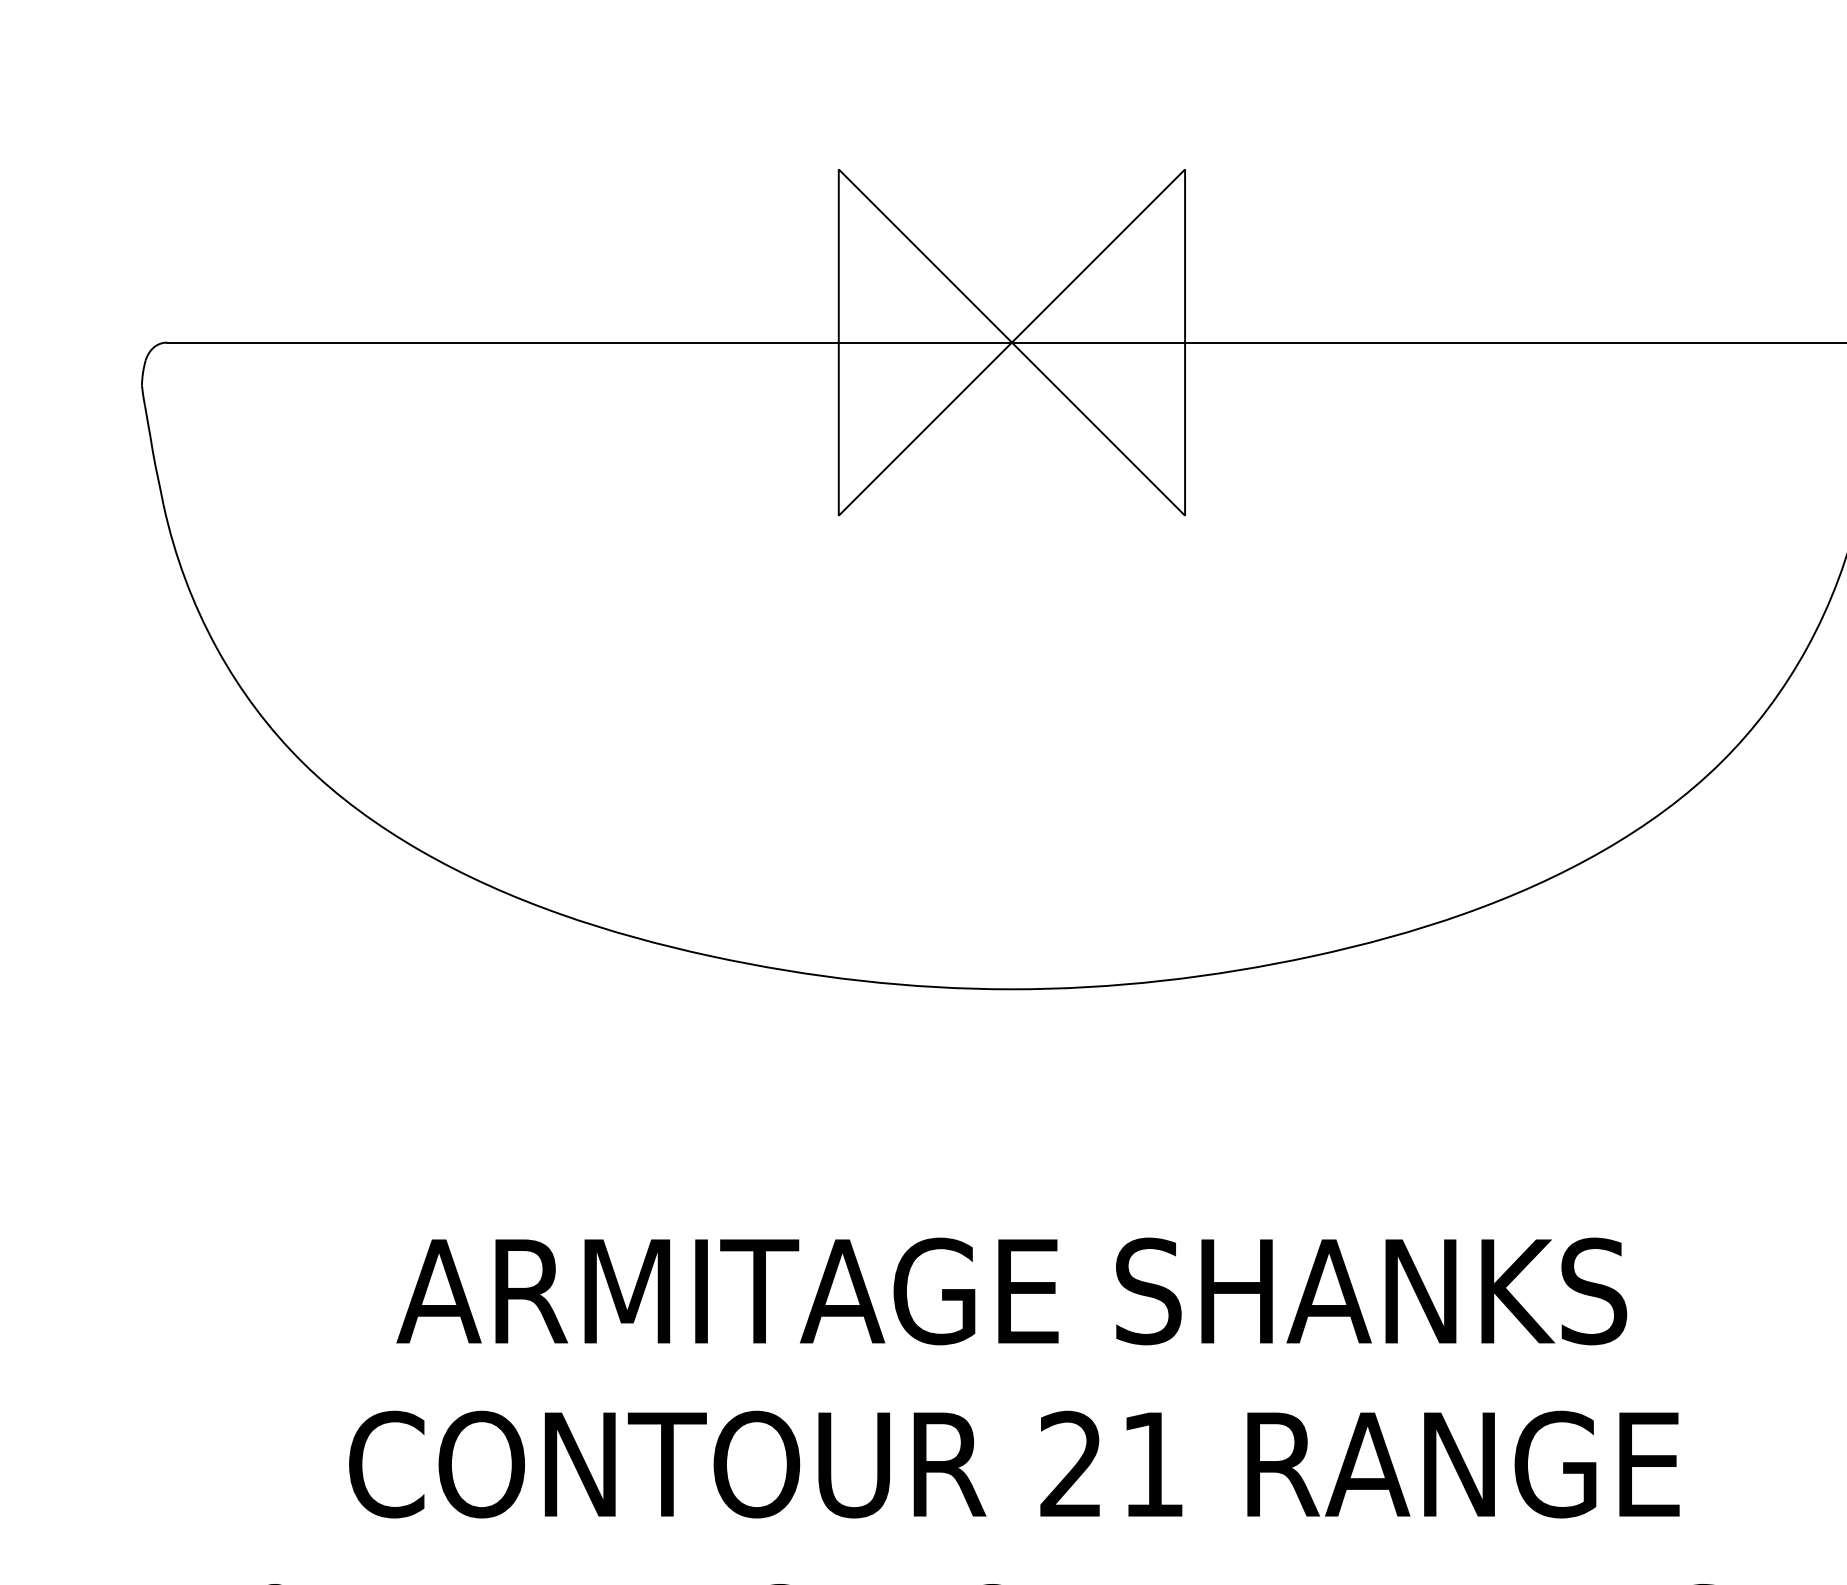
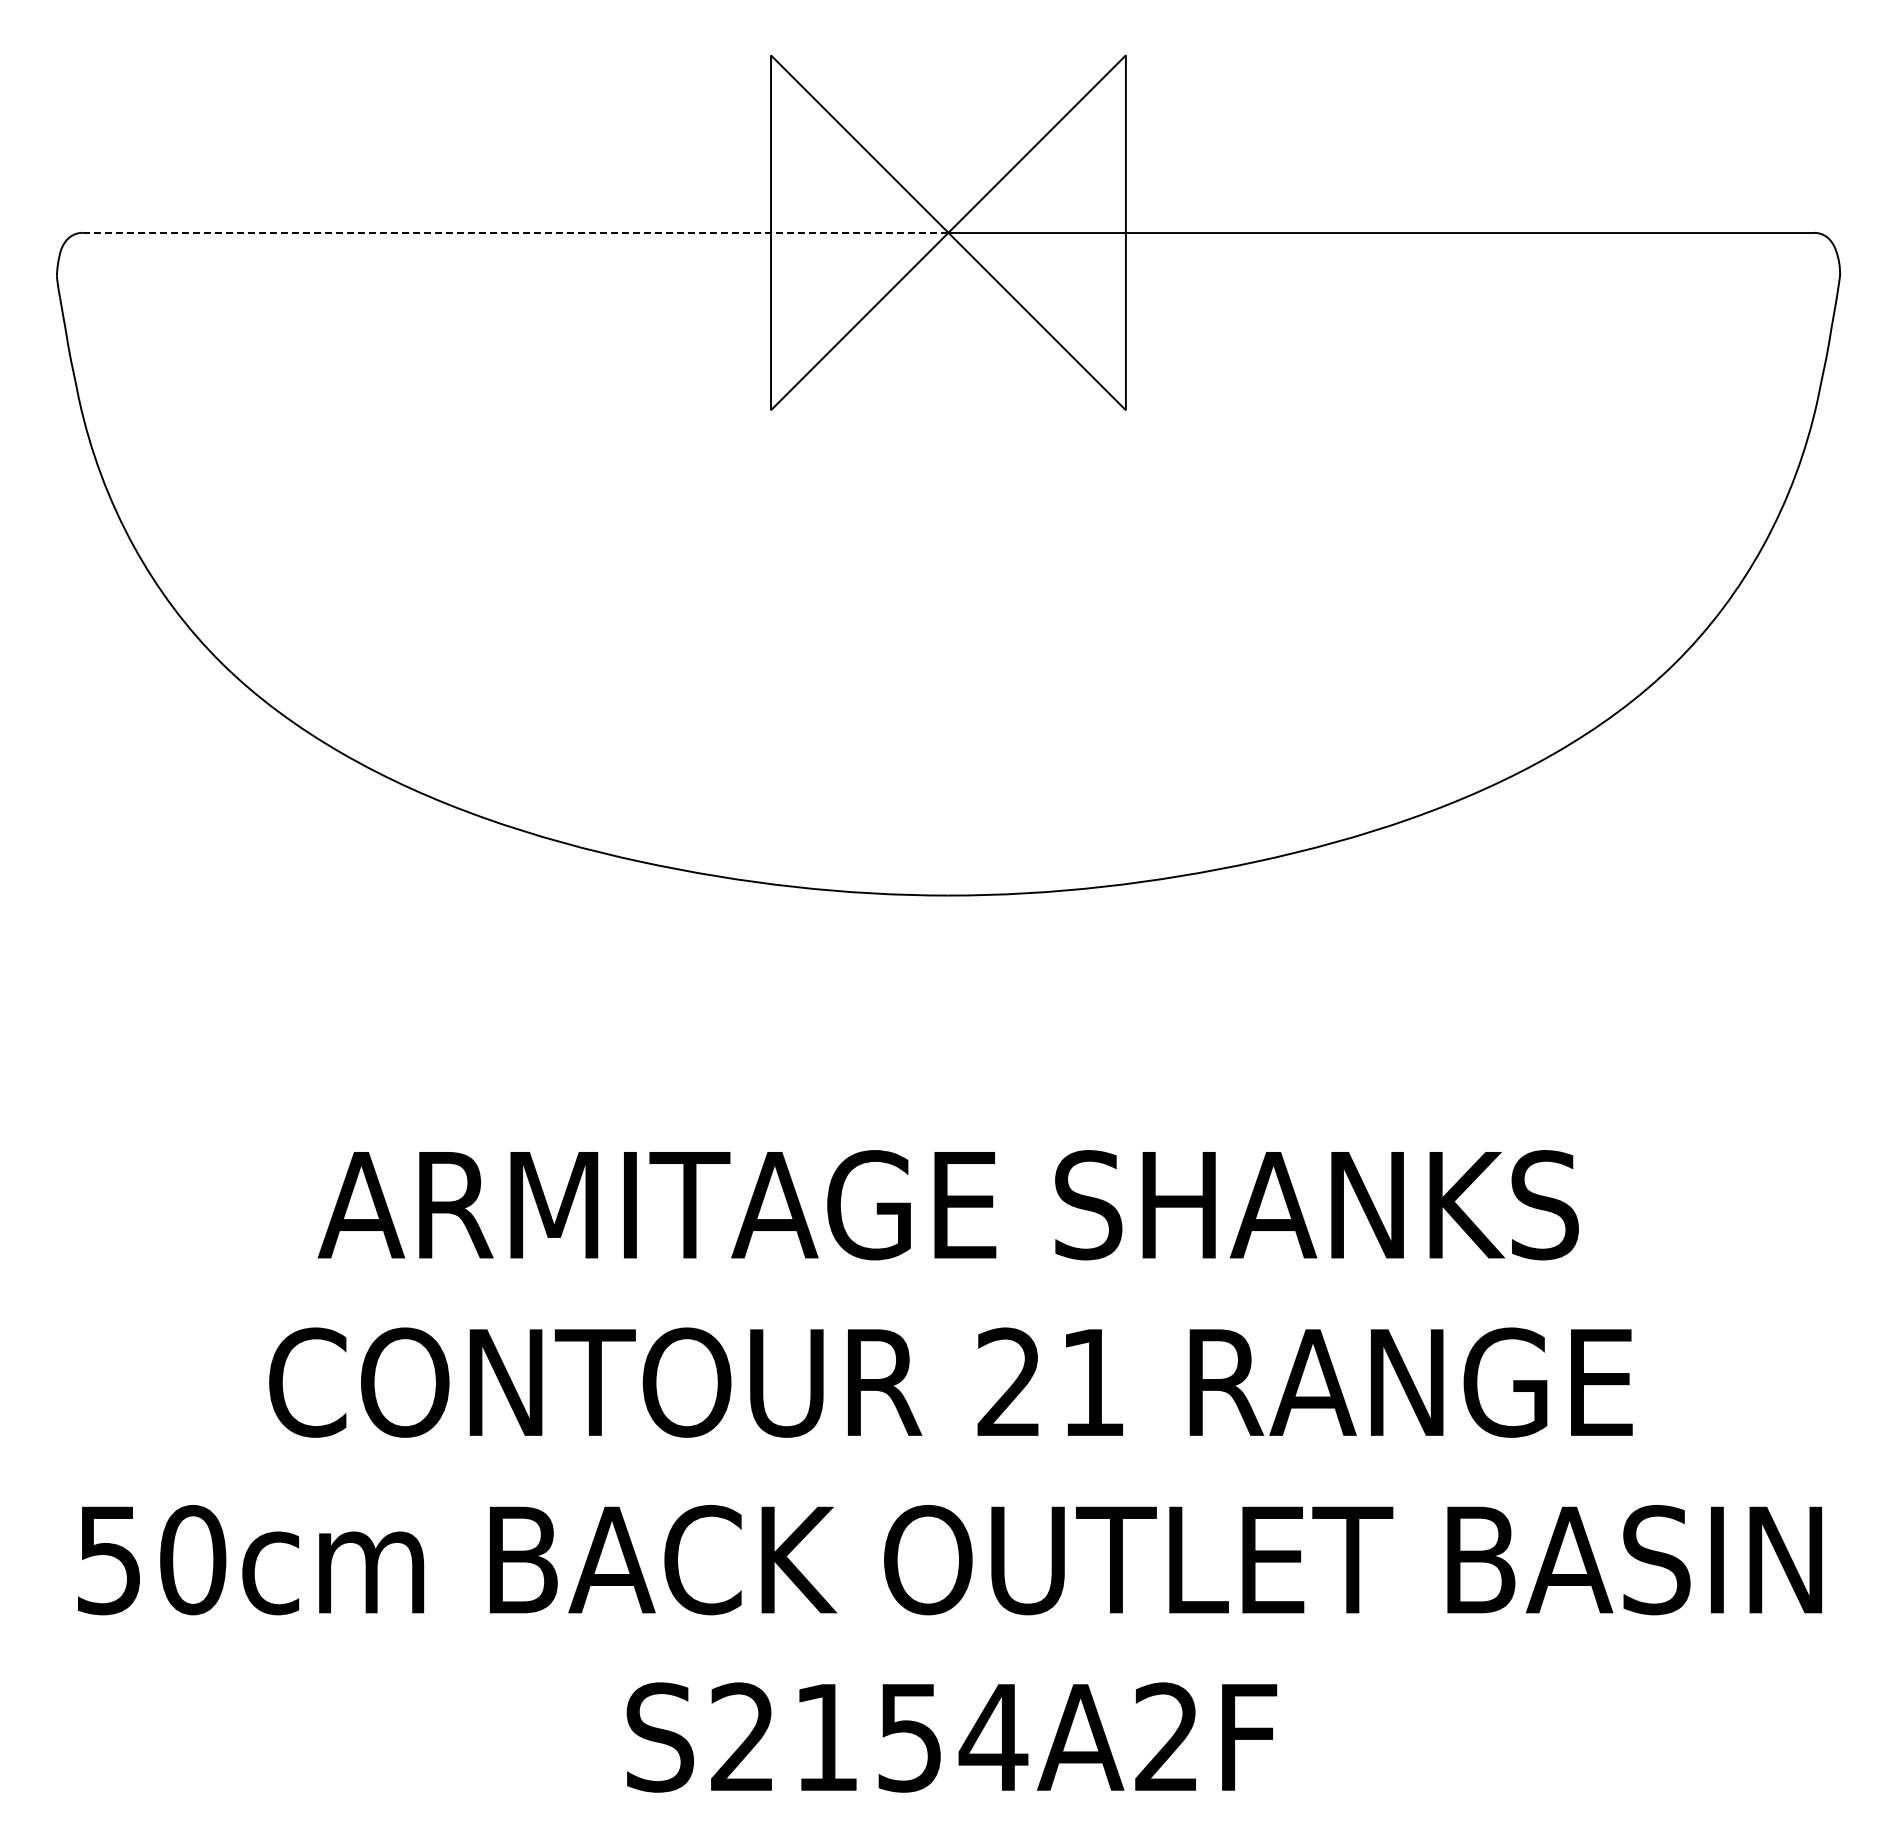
line: (589, 342) -> (515, 232), solid -> dashed

